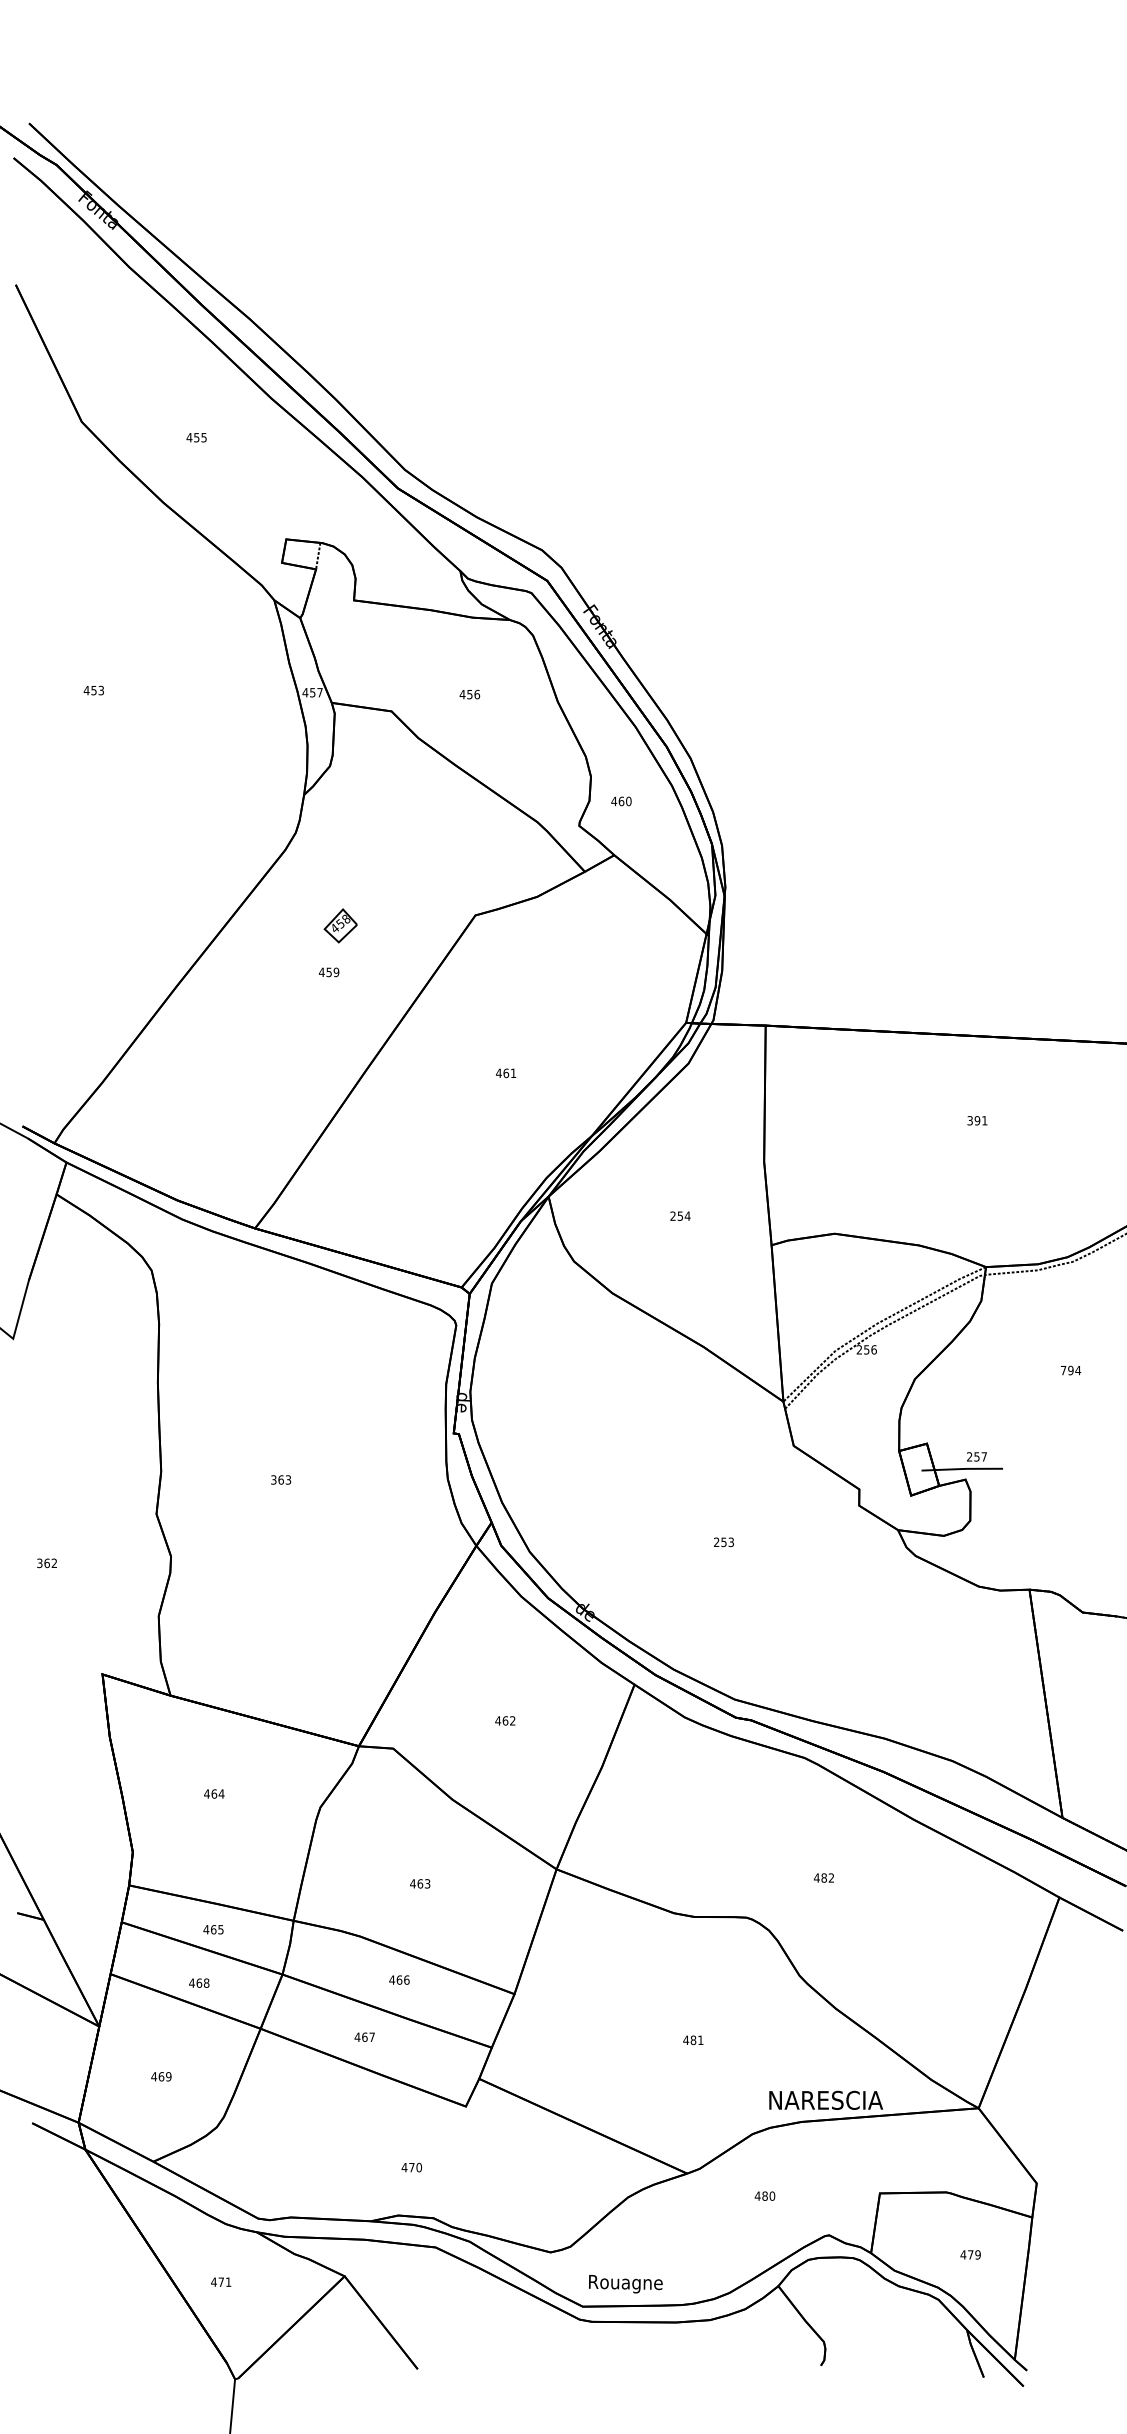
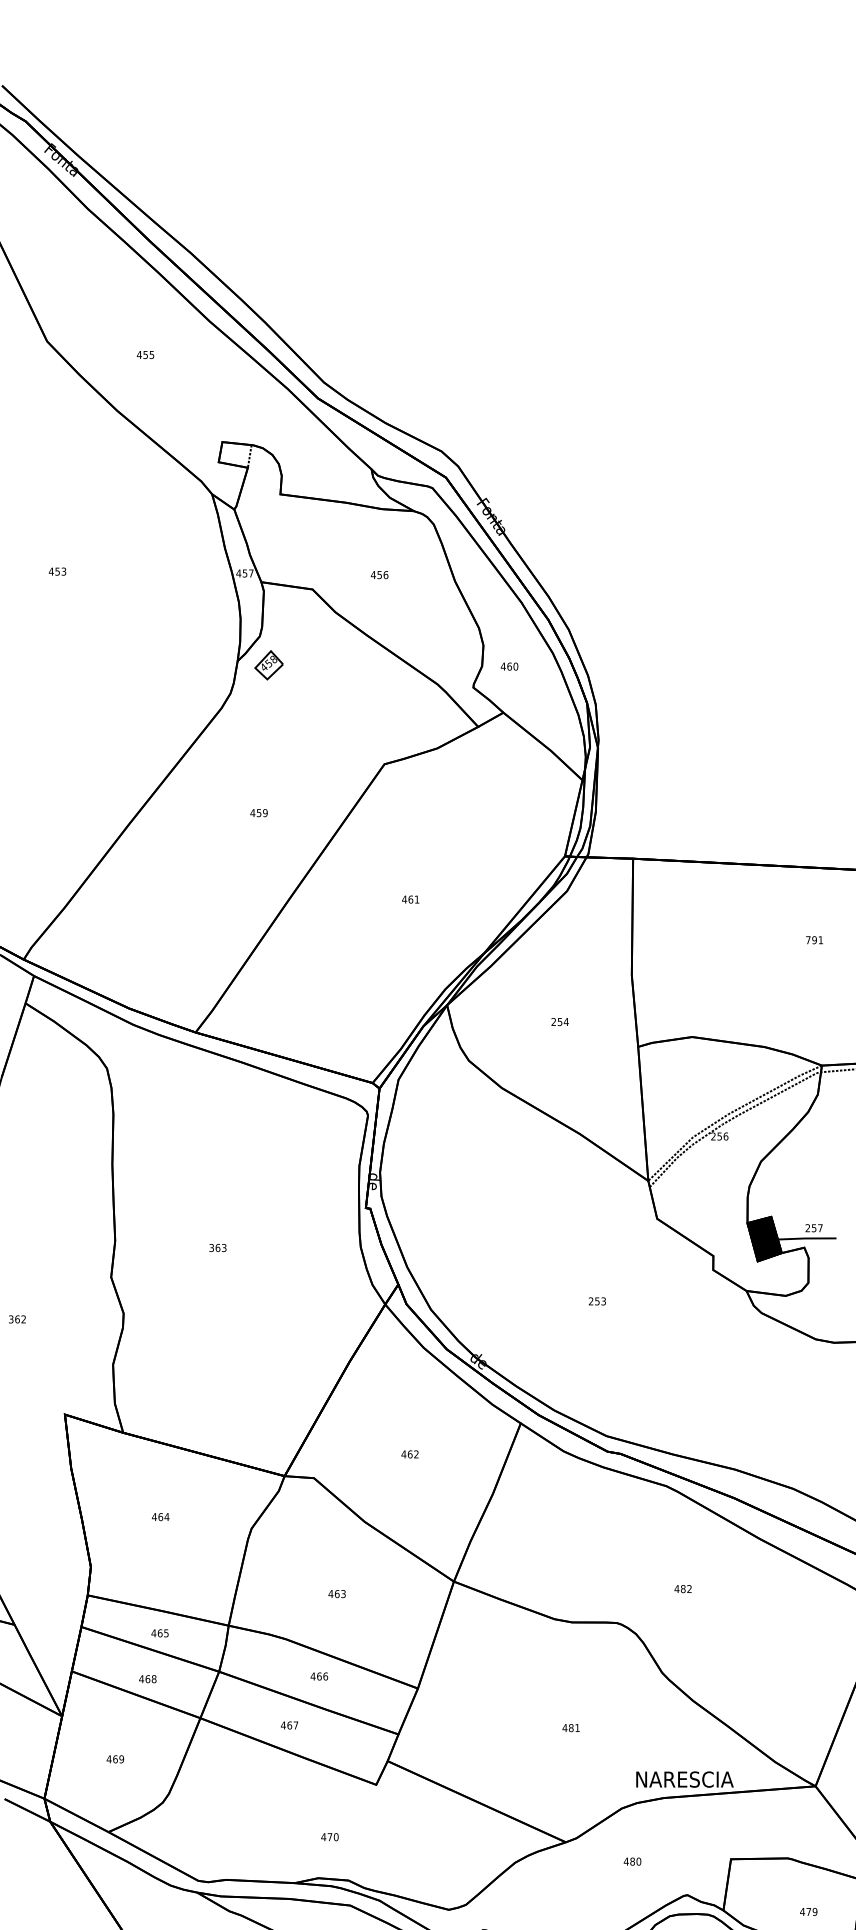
part: (340, 925) -> (268, 664), moved
text: (969, 1120) -> (807, 939), 391 -> 791
fill: (919, 1469) -> (764, 1239), added

